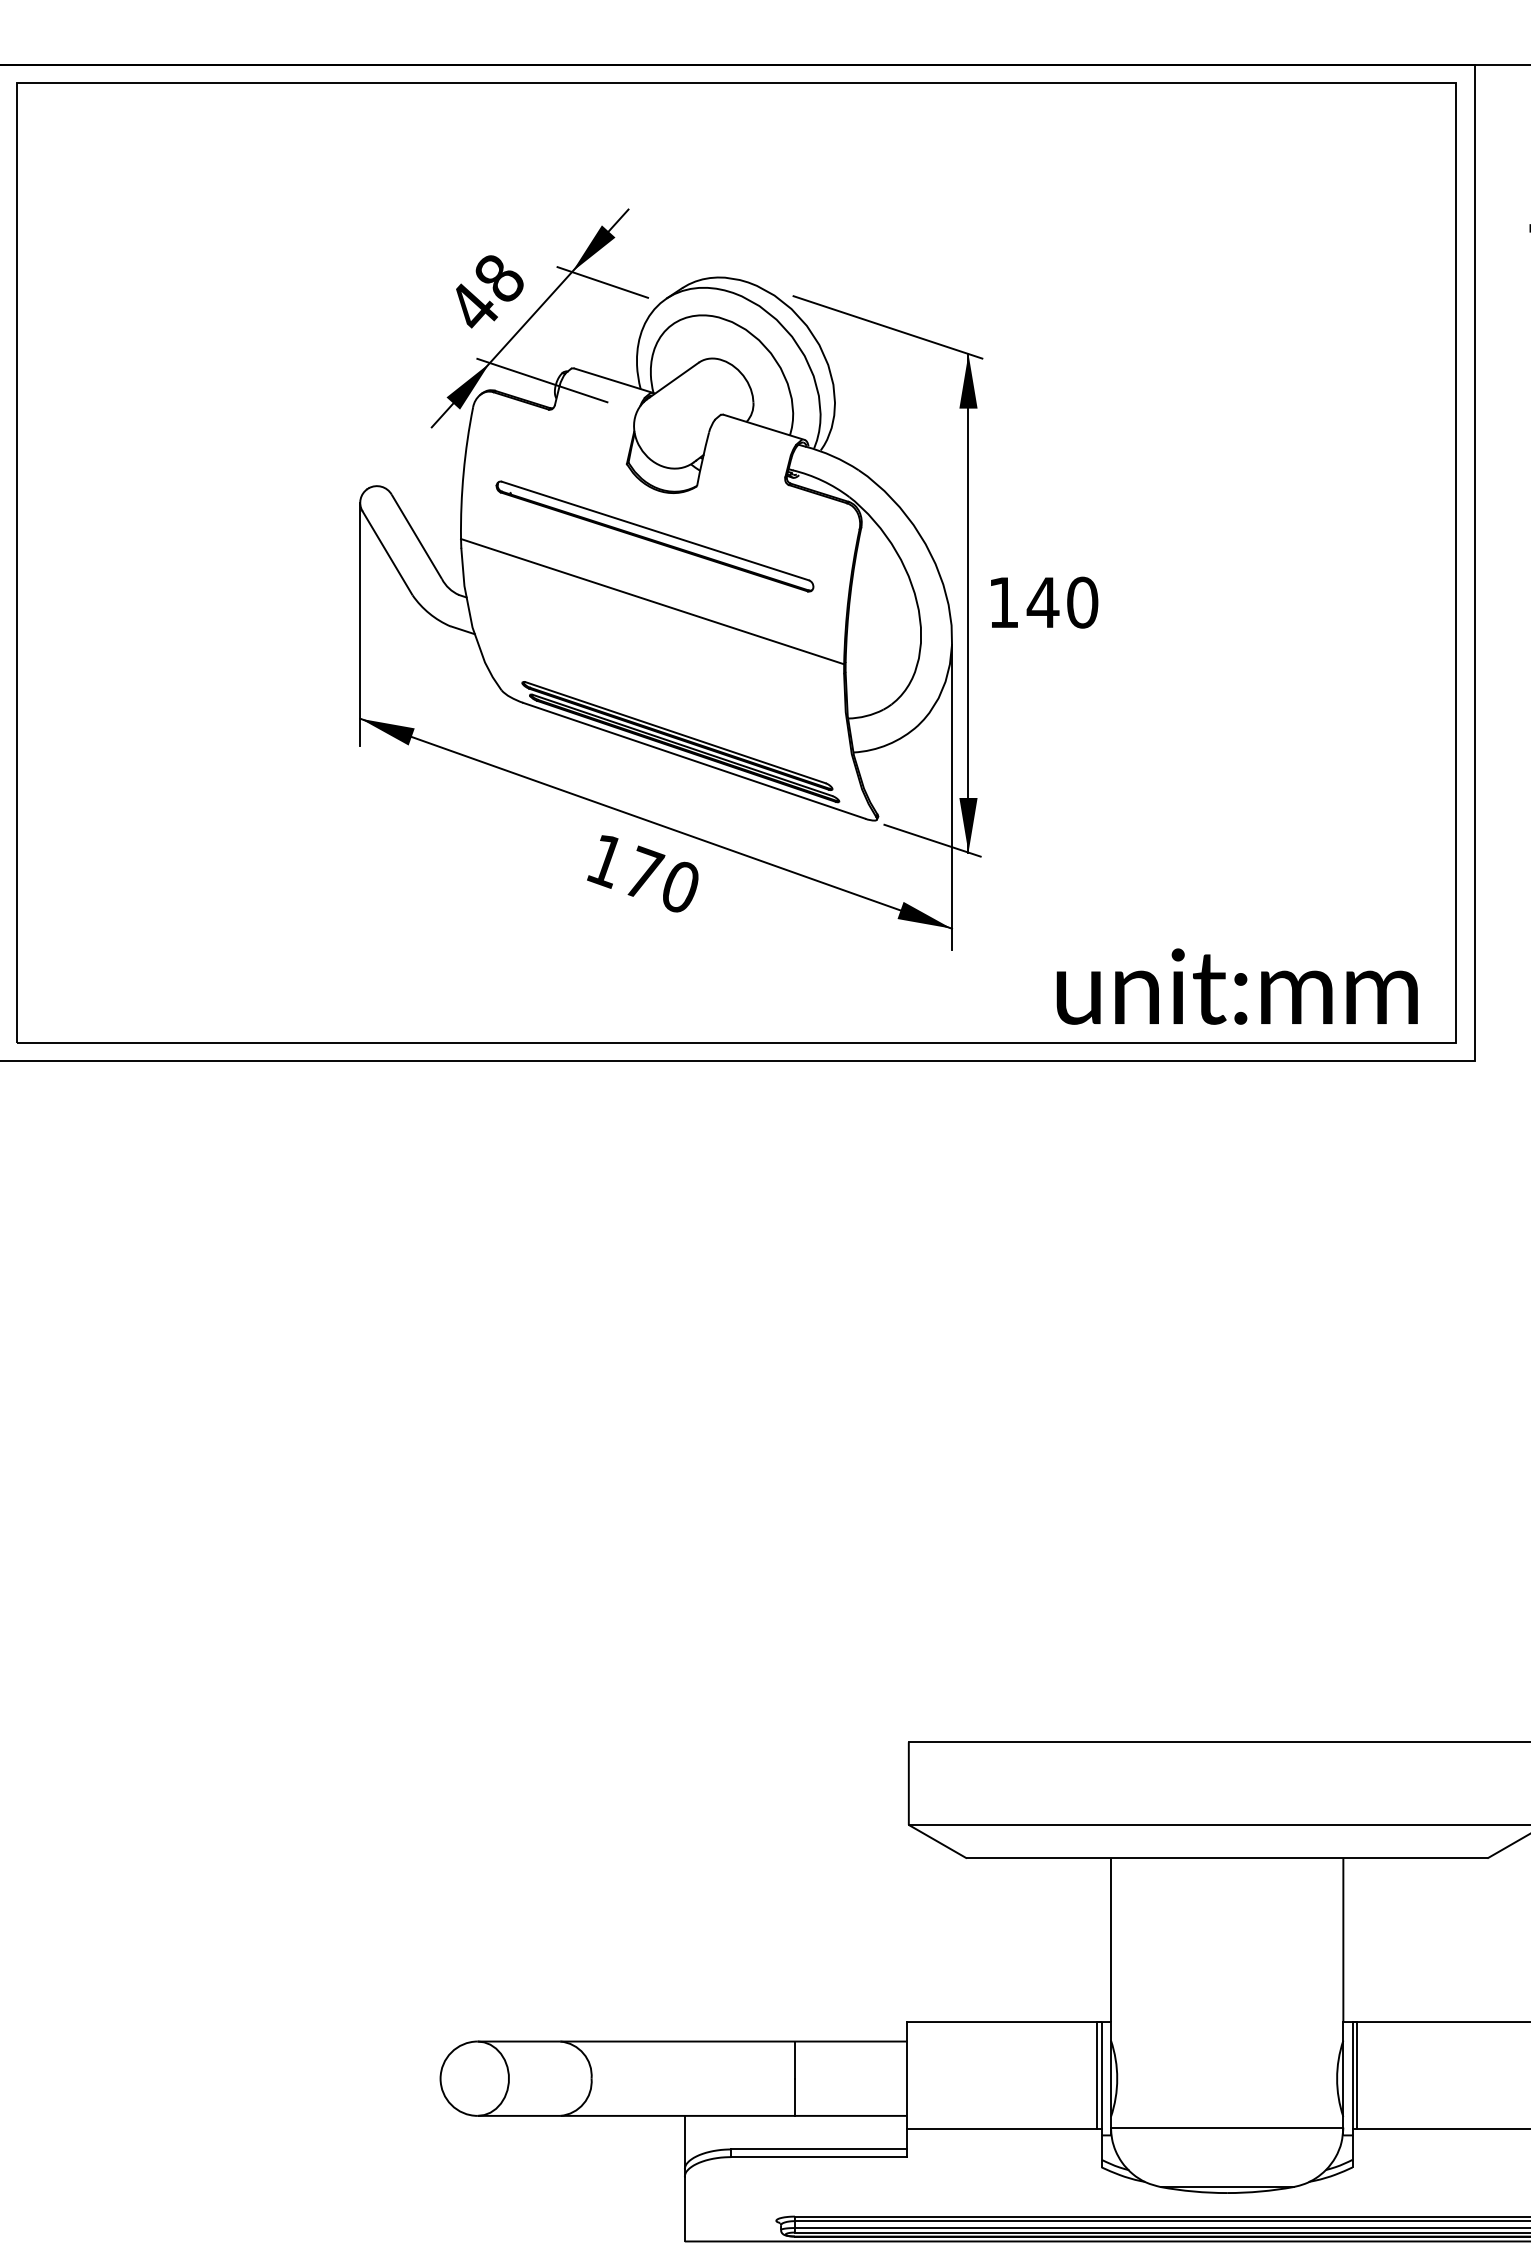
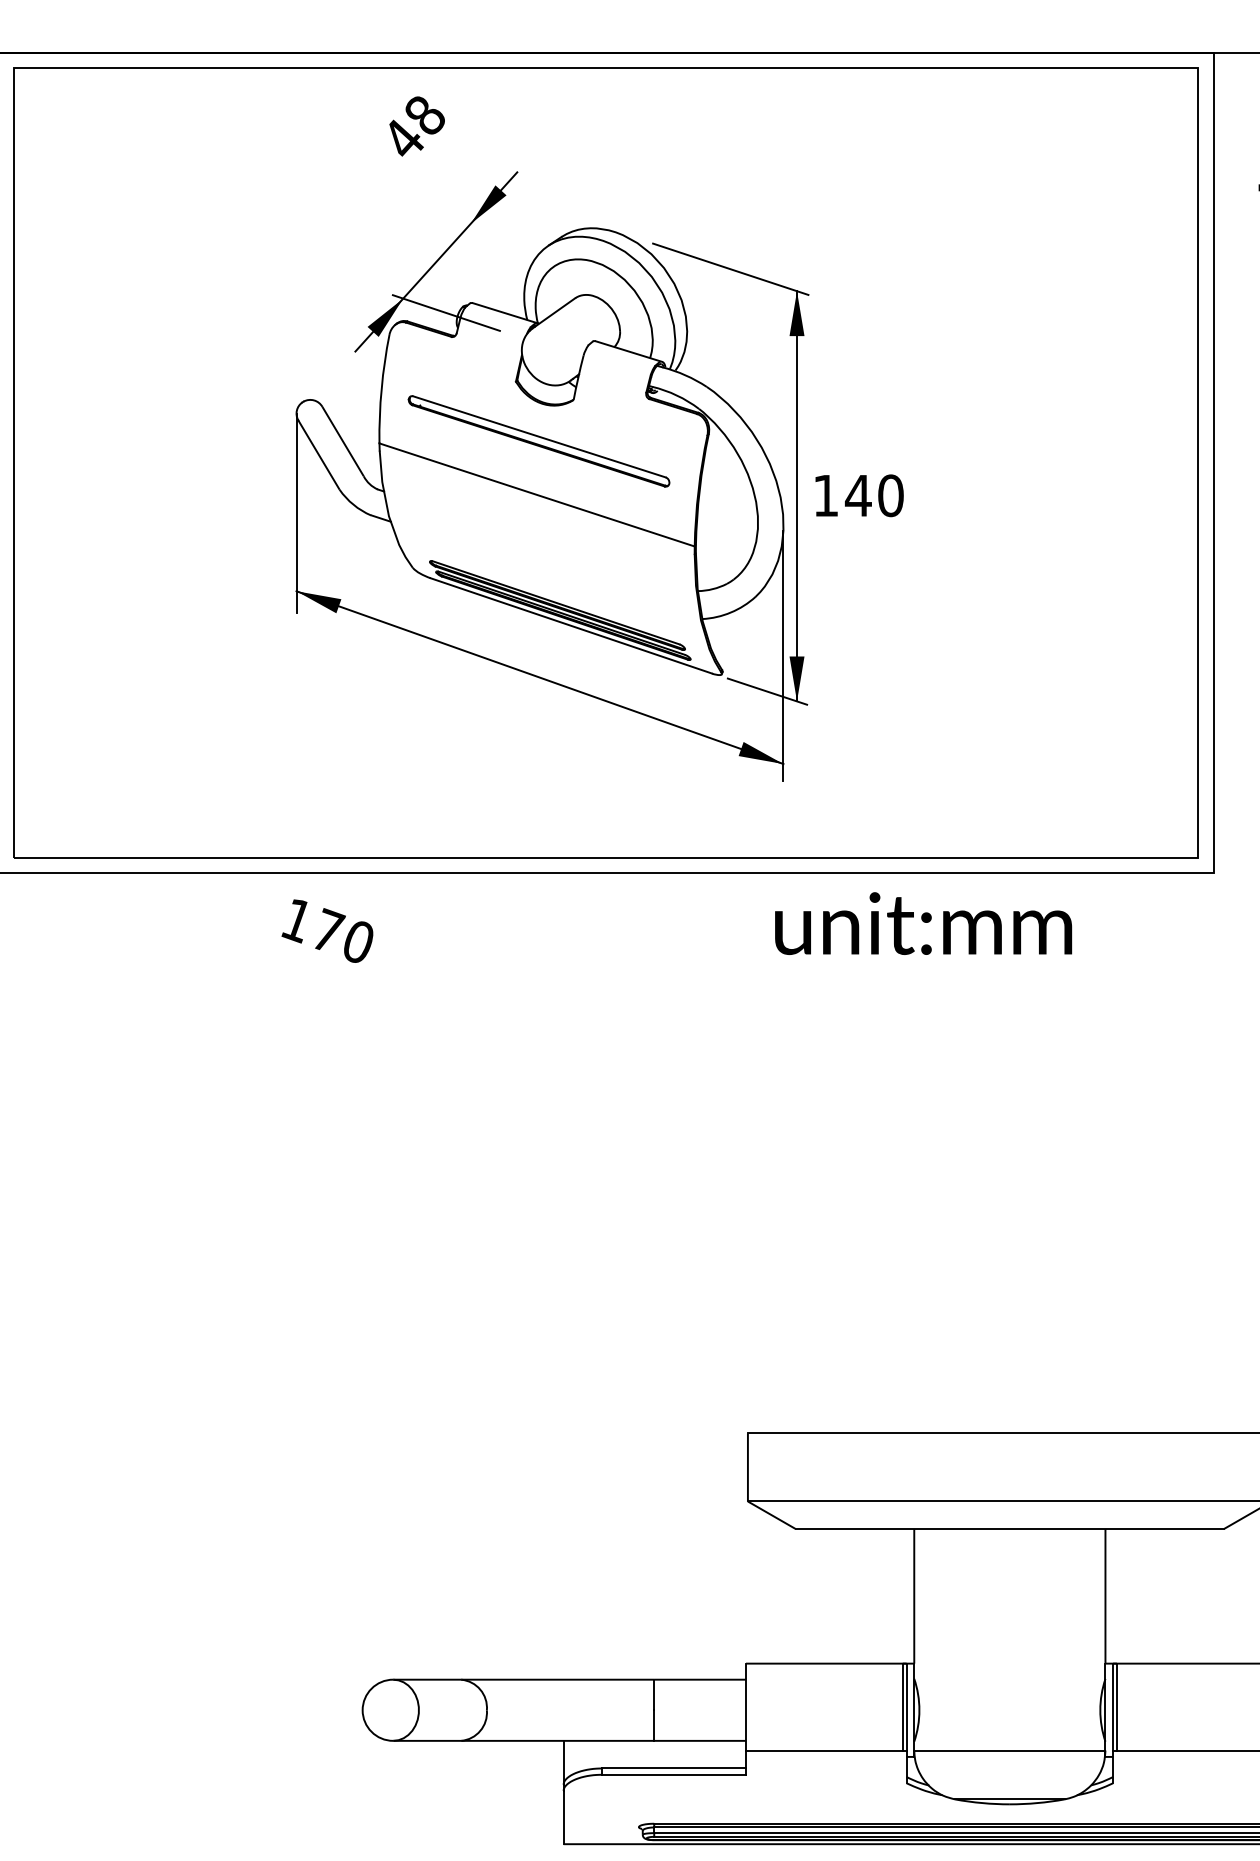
line: (602, 282) -> (495, 232), removed
text: (489, 291) -> (416, 126), moved
text: (642, 873) -> (327, 930), moved
text: (1236, 986) -> (922, 923), moved

